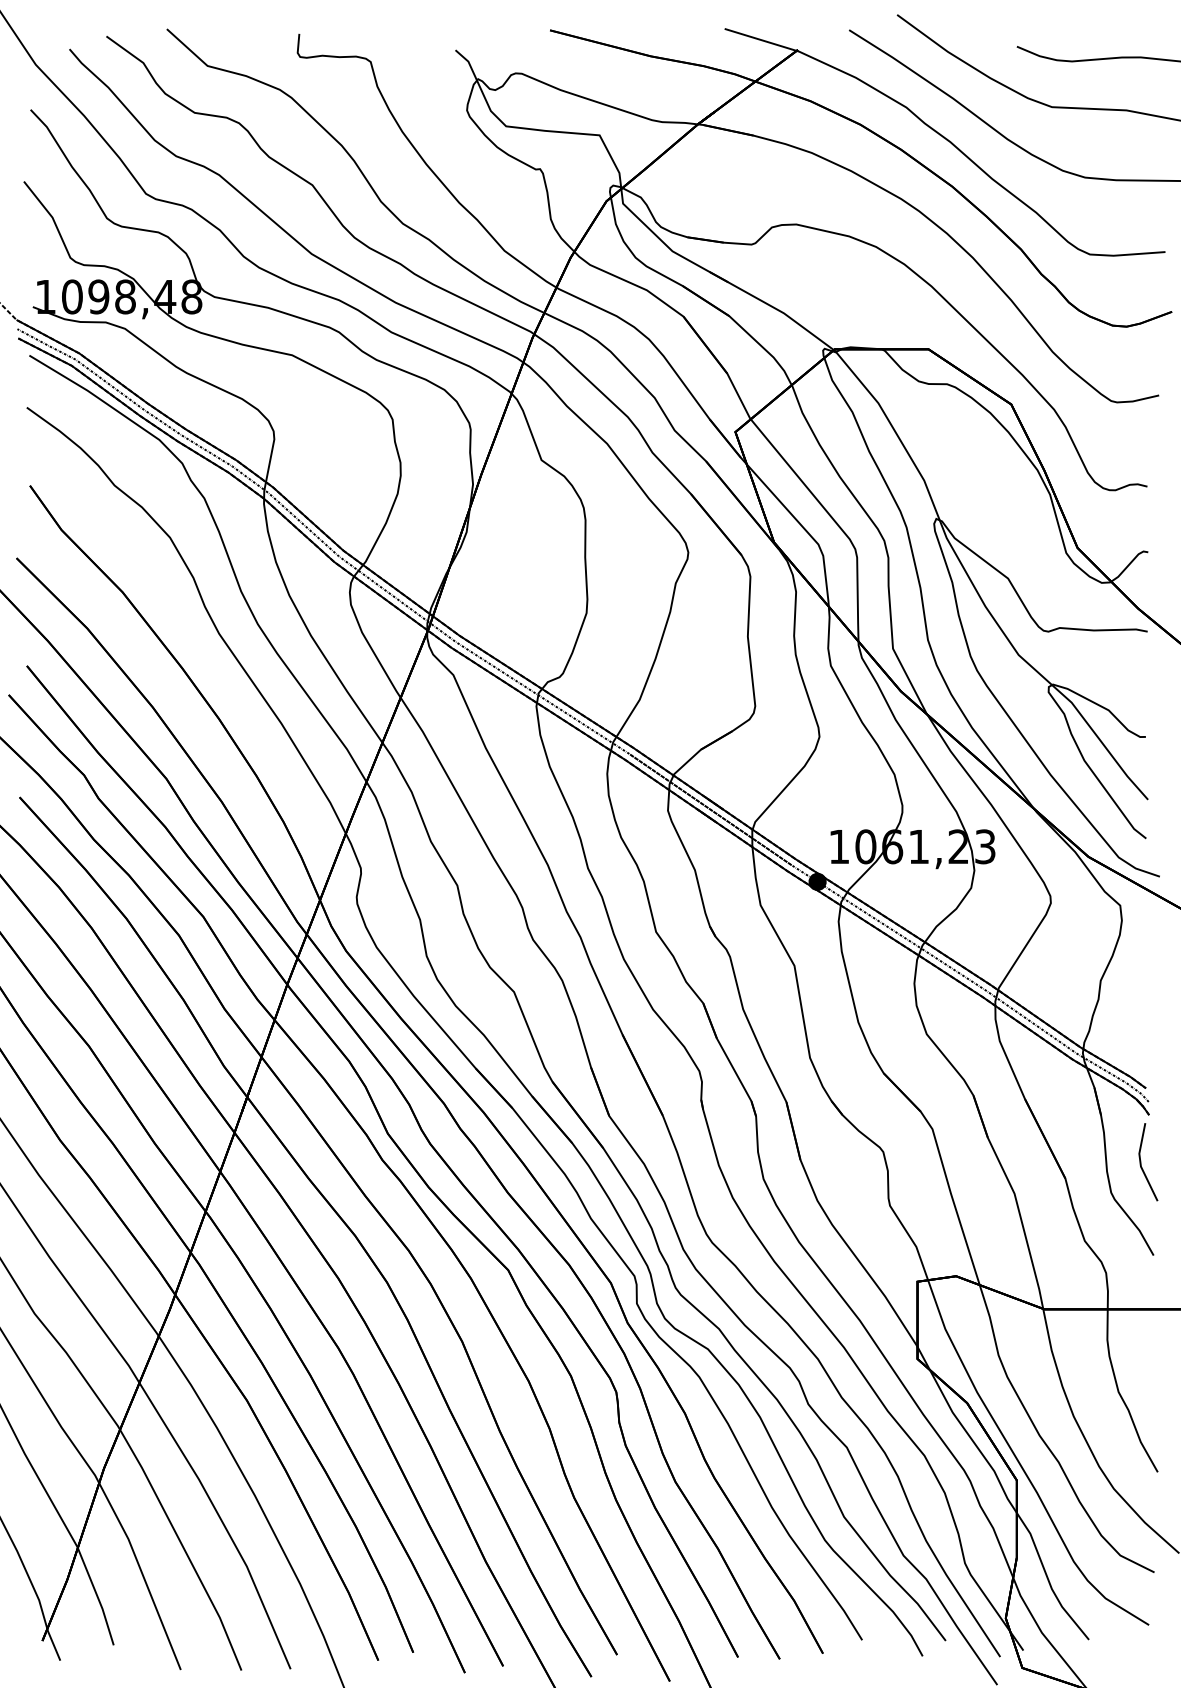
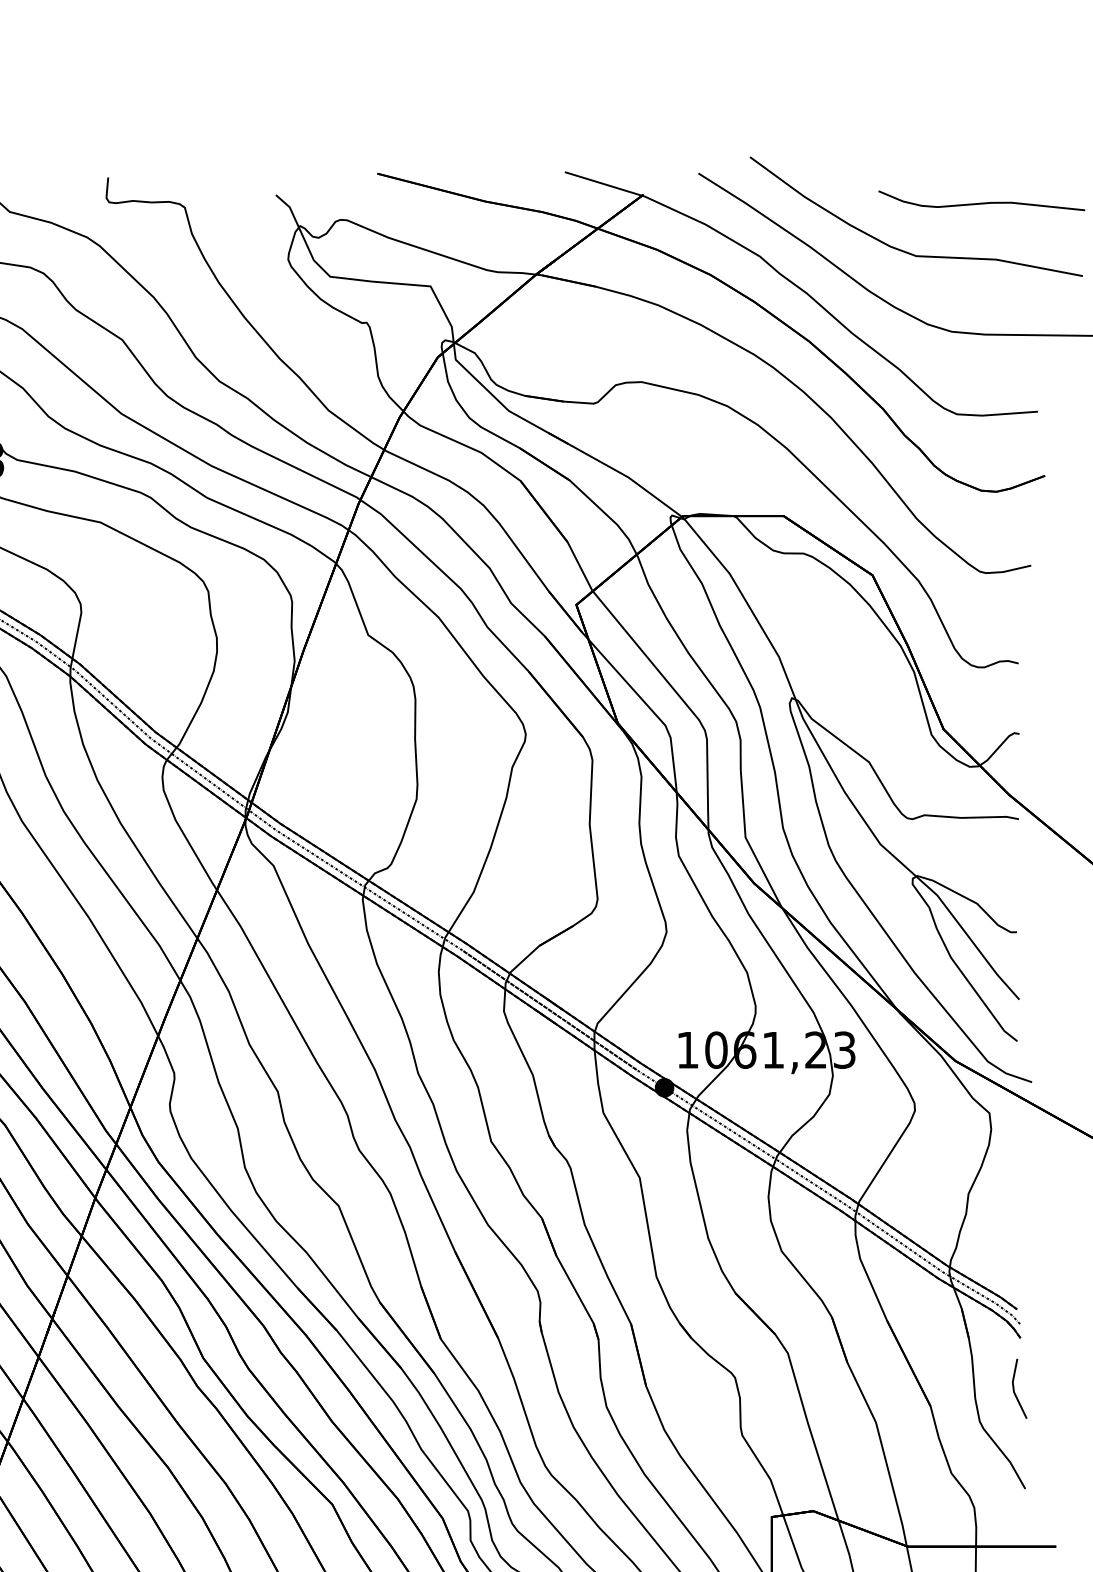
part: (1148, 1162) -> (1019, 1389), size x0.71

